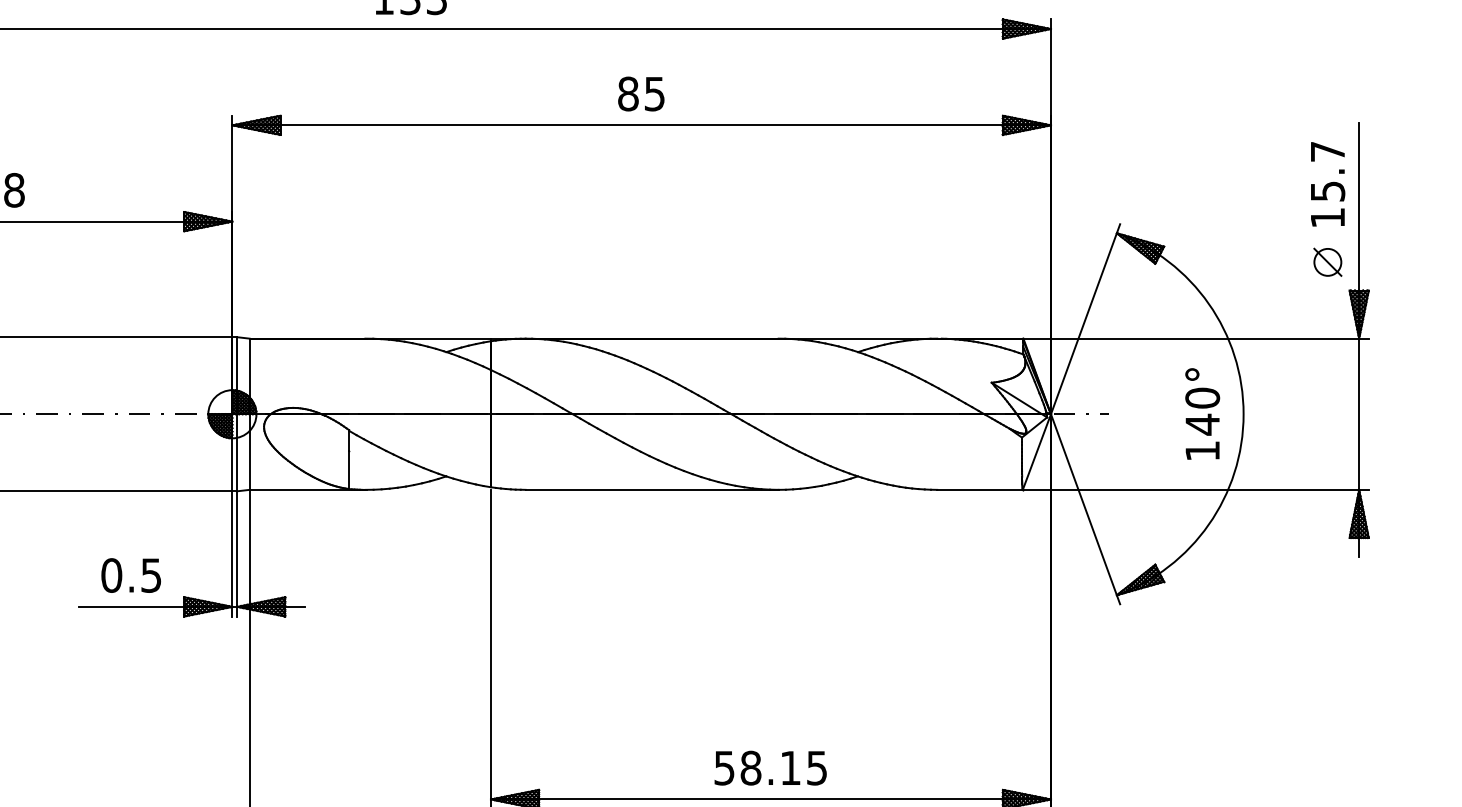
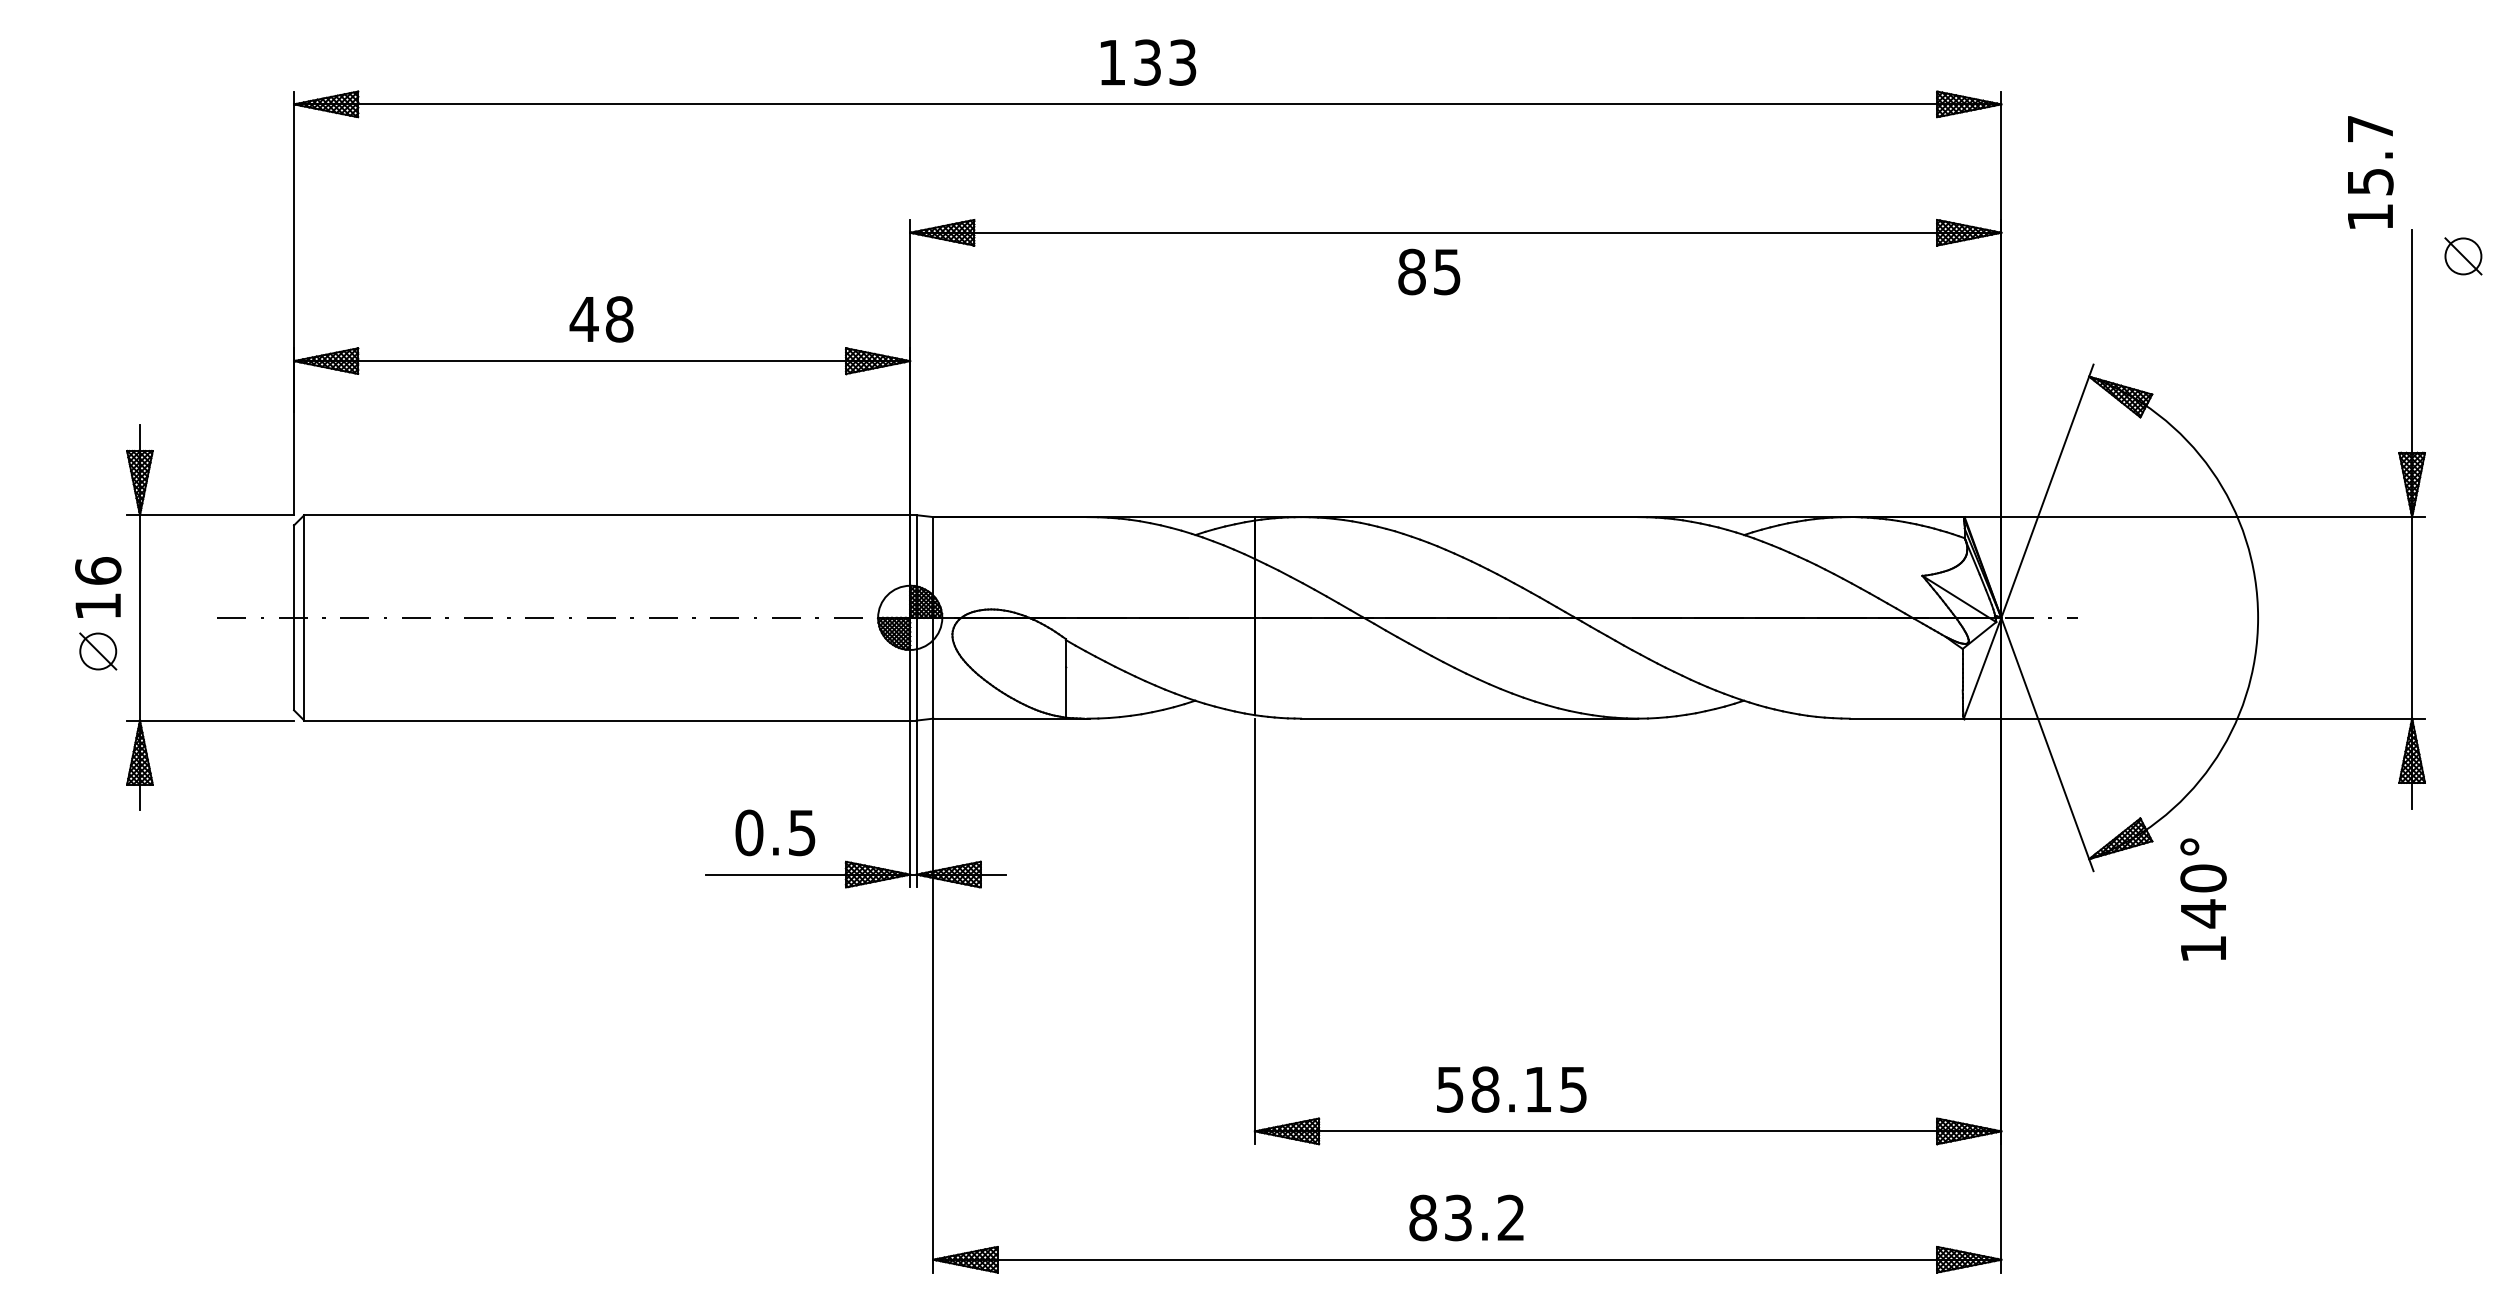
text: (641, 93) -> (1429, 271), moved
text: (1327, 184) -> (2370, 172), moved
part: (1327, 262) -> (2463, 256), moved
text: (1202, 413) -> (2203, 899), moved
text: (770, 768) -> (1511, 1089), moved

